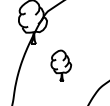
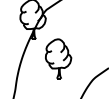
part: (61, 65) -> (58, 58), size x1.43

